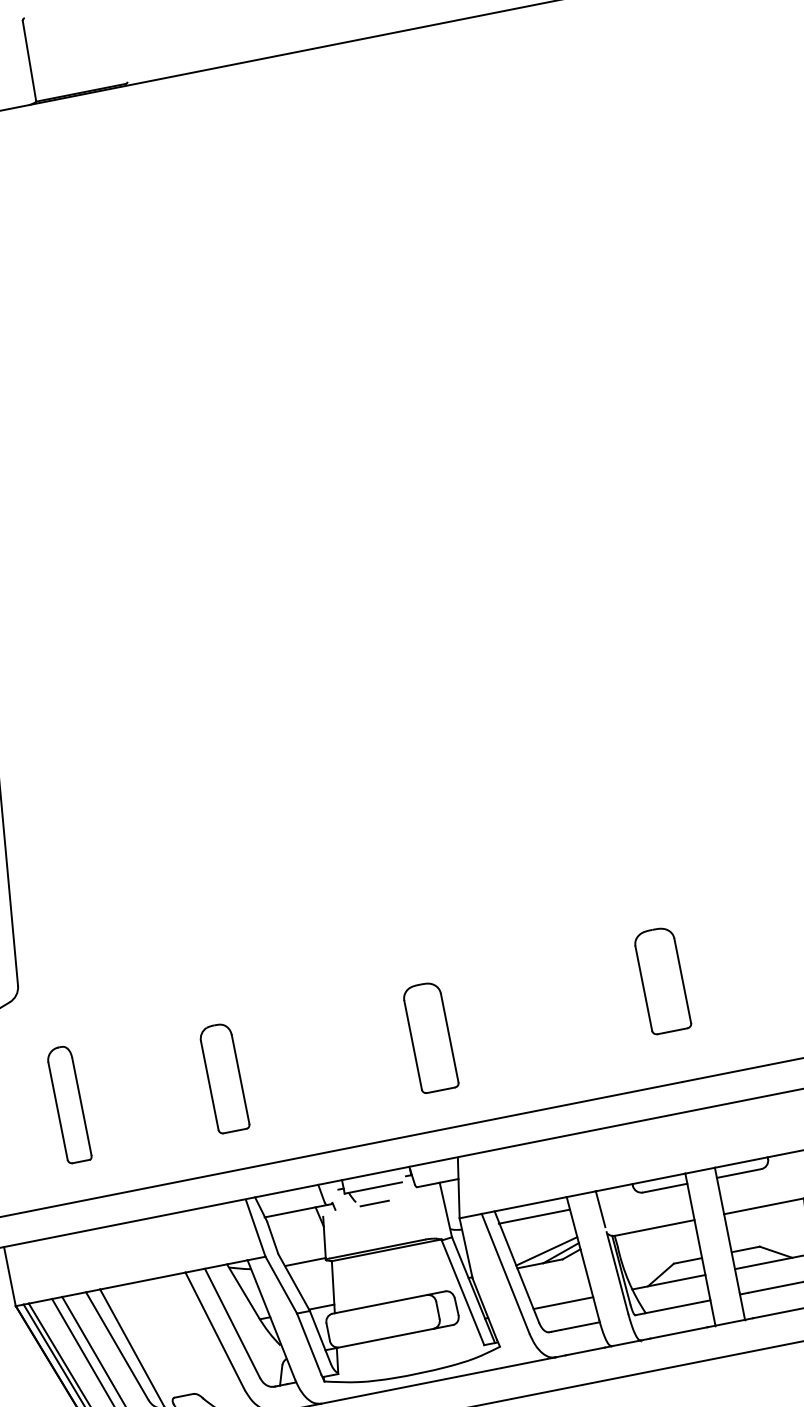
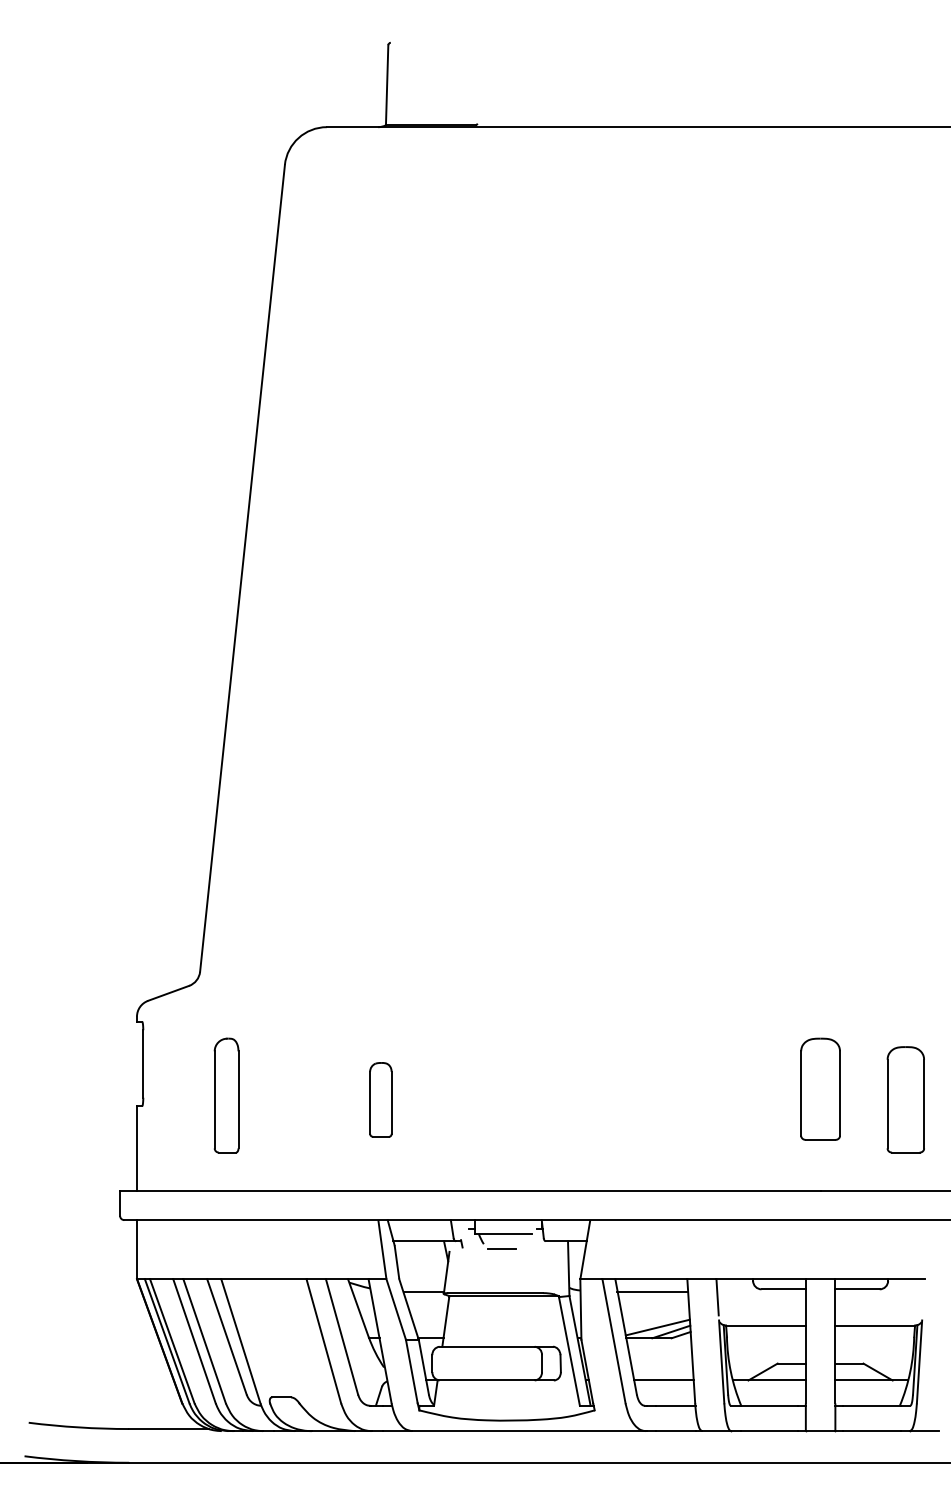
part: (430, 1037) -> (905, 1099), moved
part: (223, 1078) -> (380, 1099), size x0.7

